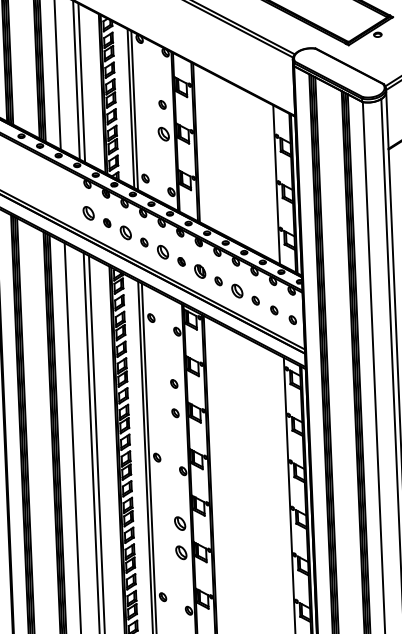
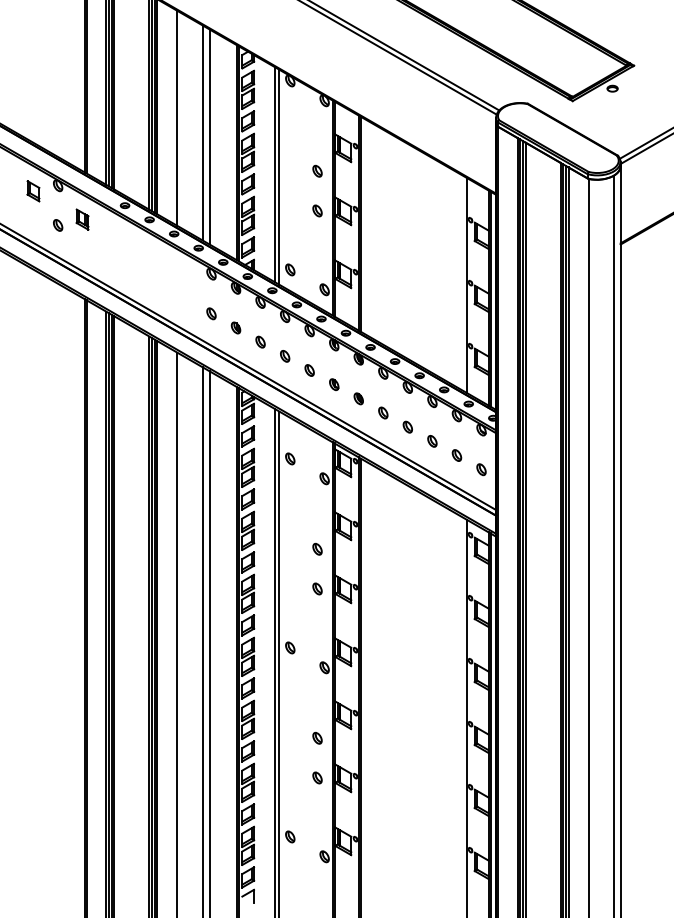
part: (163, 133) -> (317, 210), size x0.62
part: (88, 213) -> (211, 313), size x0.62
part: (125, 232) -> (260, 341), size x0.62
part: (162, 252) -> (309, 370), size x0.62
part: (199, 271) -> (358, 398), size x0.62
part: (236, 290) -> (407, 426), size x0.62
part: (180, 522) -> (317, 737), size x0.62
part: (181, 552) -> (317, 777), size x0.62

